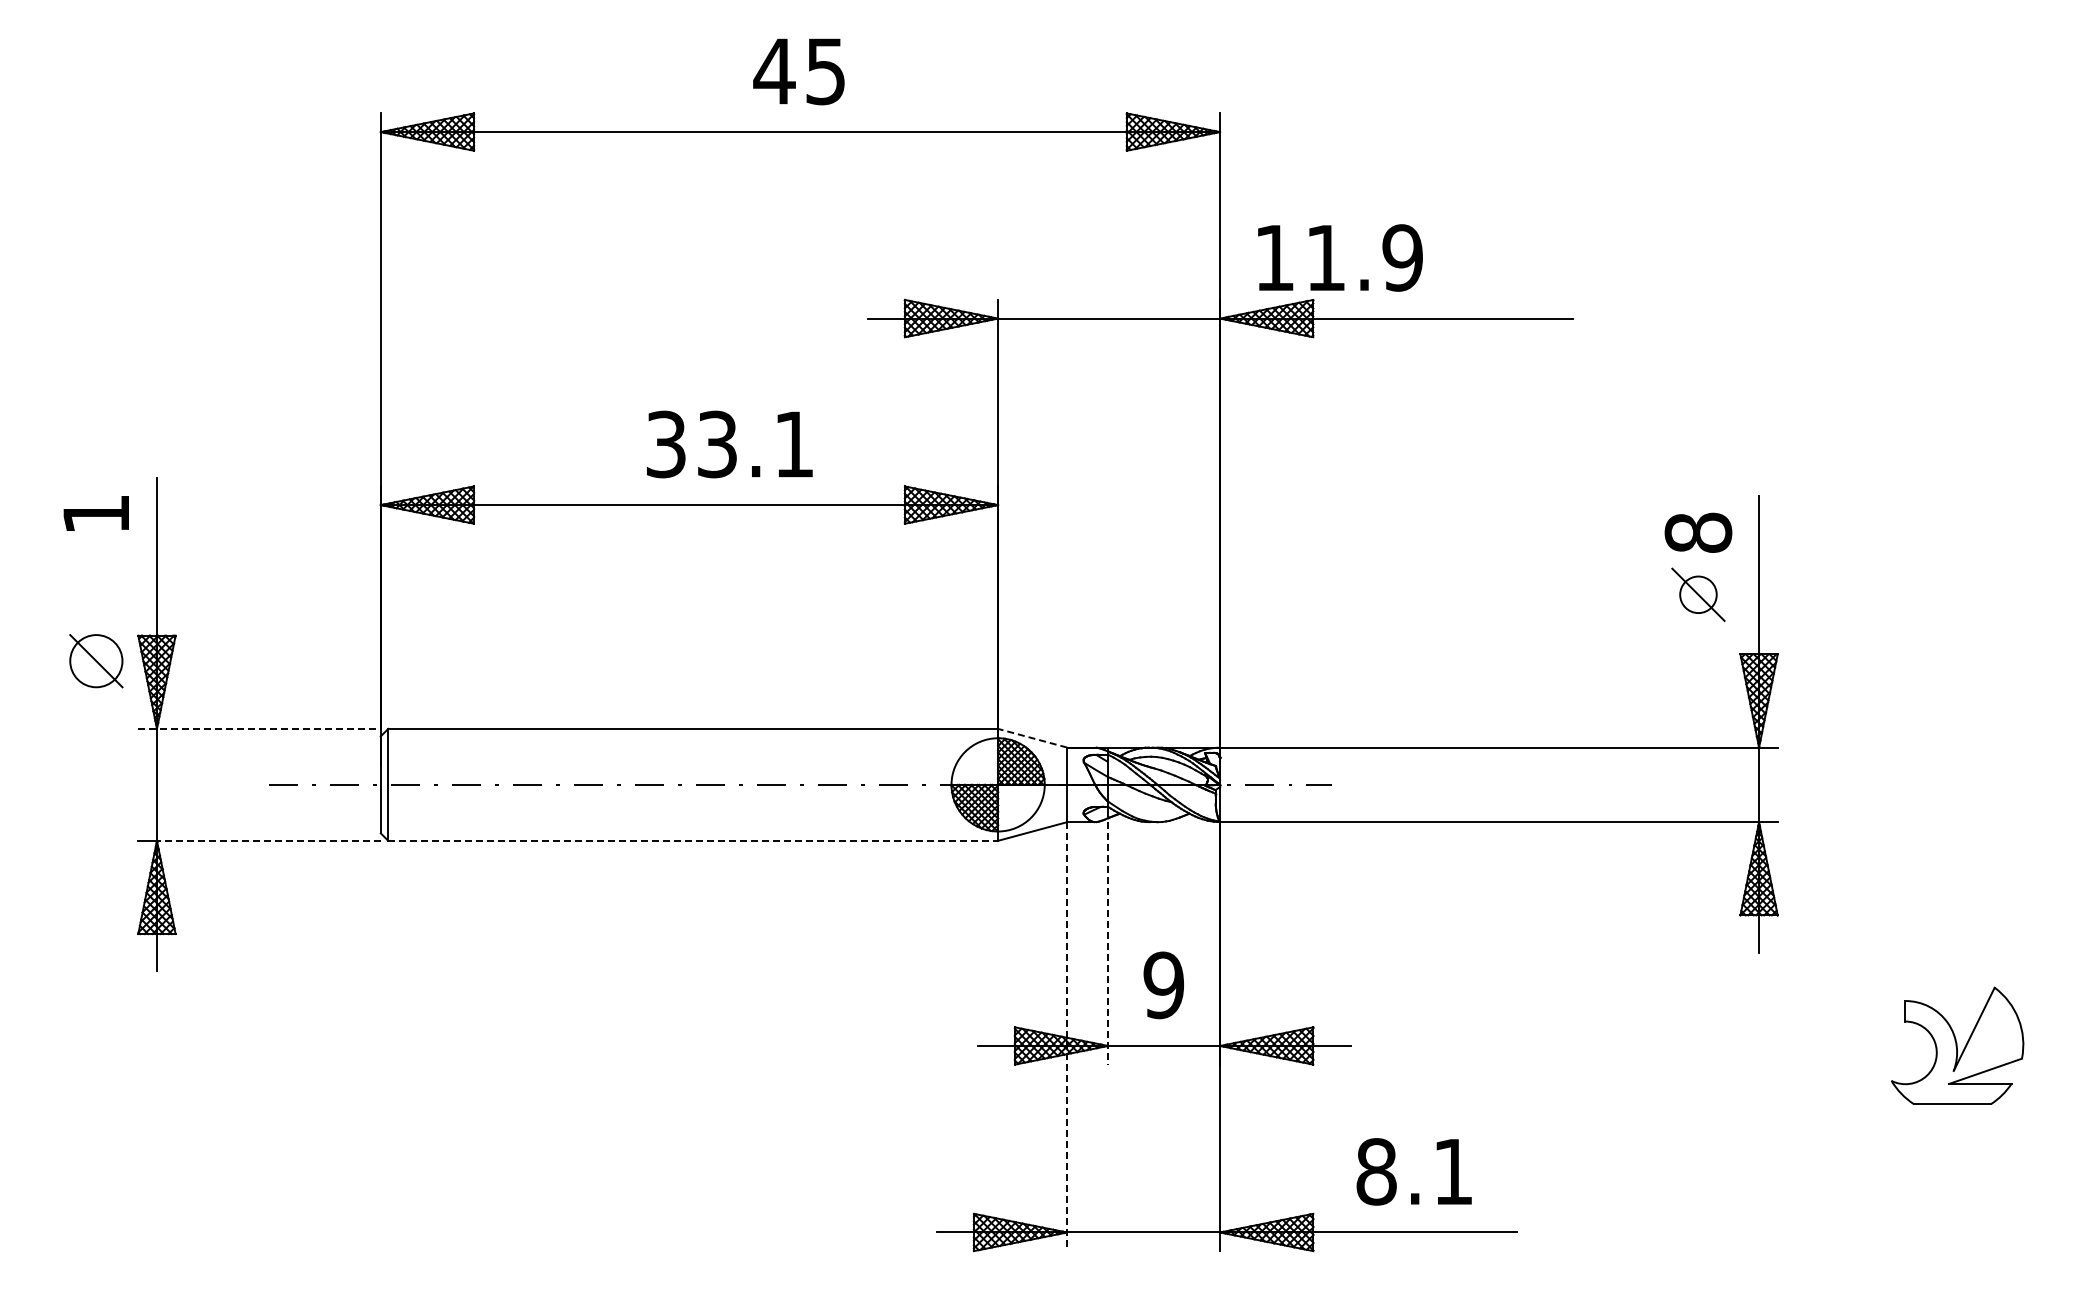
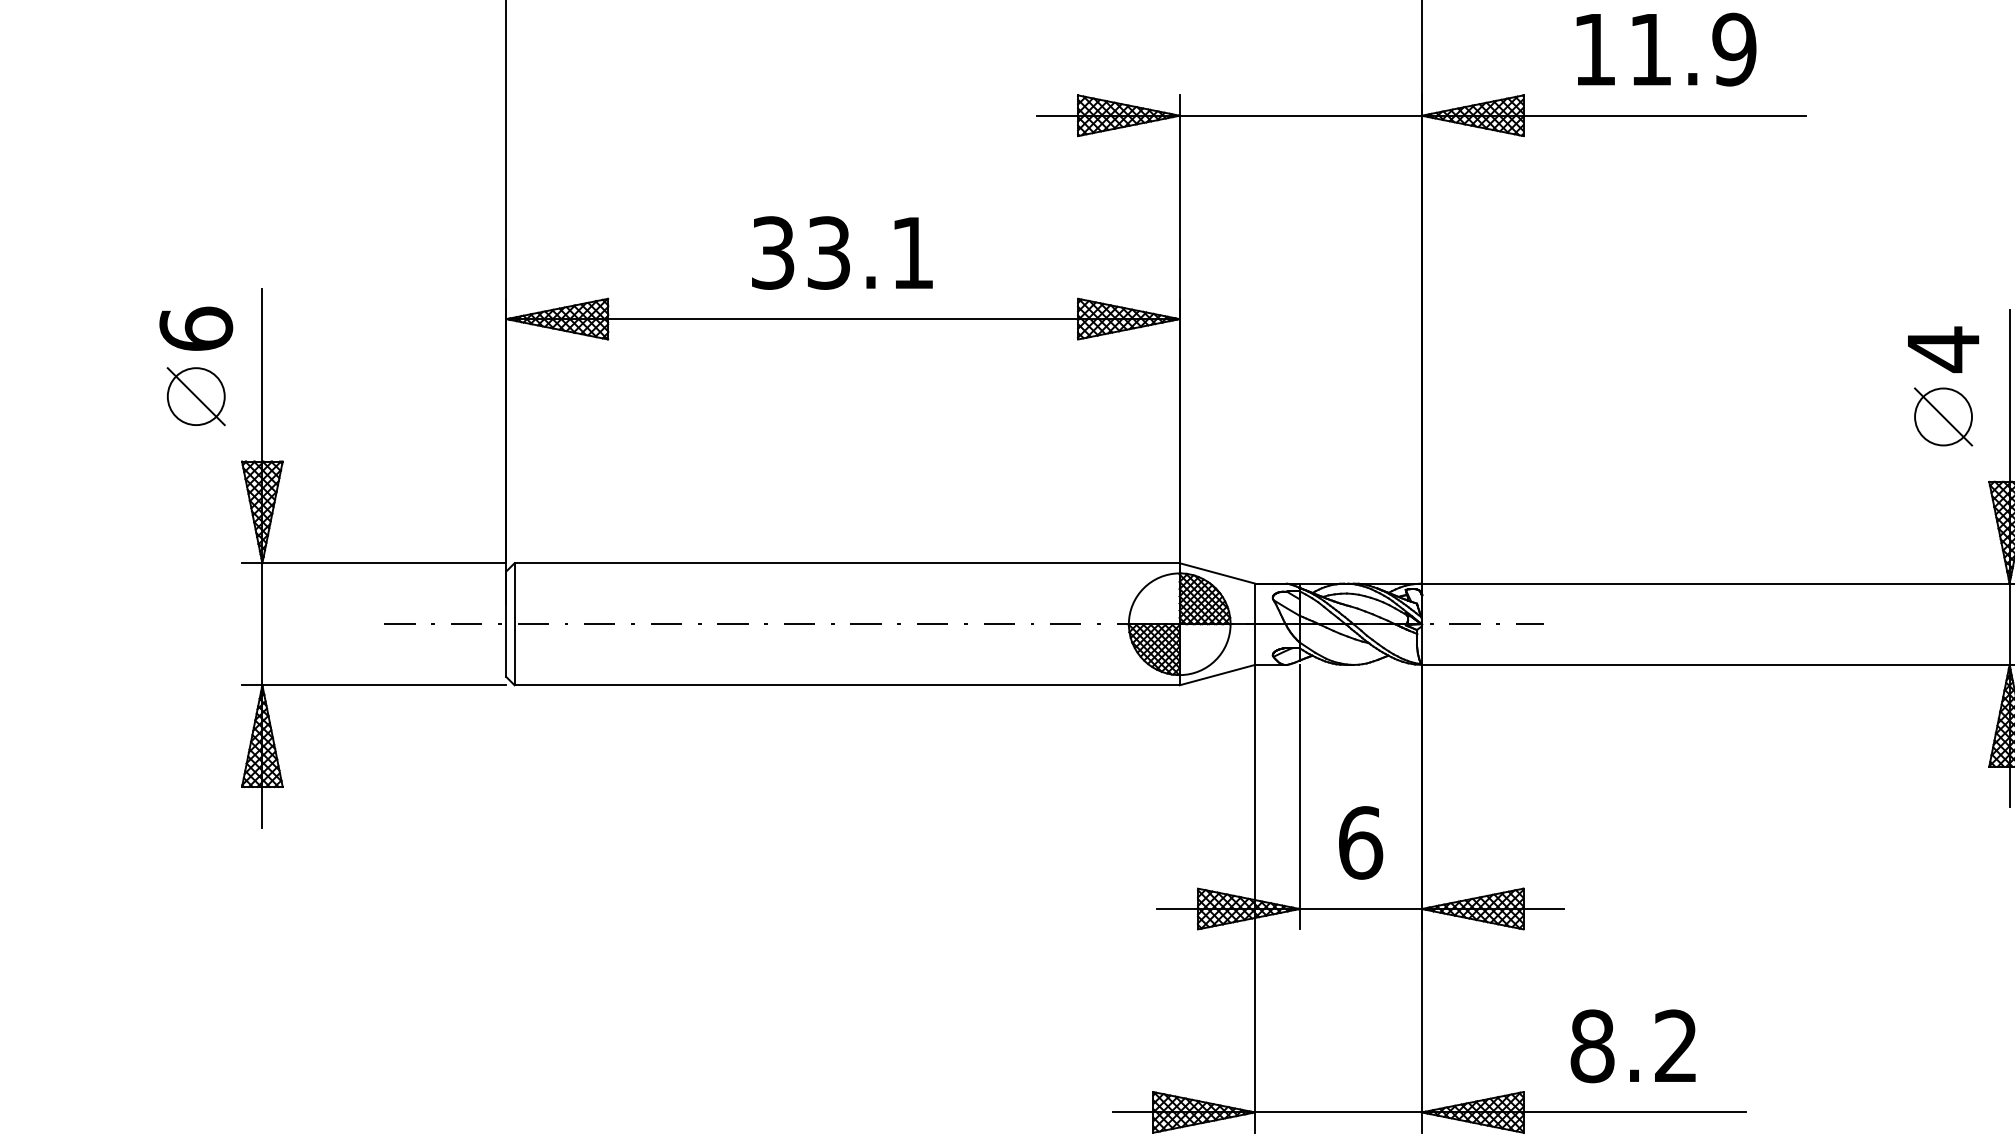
text: (1340, 257) -> (1666, 49), moved
text: (729, 444) -> (842, 253), moved
text: (96, 513) -> (196, 328), 1 -> 6
text: (1698, 532) -> (1943, 349), 8 -> 4
circle: (1698, 594) -> (1943, 416), size x1.43
part: (96, 661) -> (196, 397), moved
line: (260, 728) -> (375, 562), dashed -> solid
line: (1032, 738) -> (1217, 573), dashed -> solid
line: (268, 840) -> (384, 684), dashed -> solid
line: (693, 840) -> (847, 684), dashed -> solid
line: (1108, 943) -> (1300, 797), dashed -> solid
text: (1163, 985) -> (1360, 843), 9 -> 6
line: (1067, 1037) -> (1255, 899), dashed -> solid
text: (1452, 1171) -> (1675, 1045), 8.1 -> 8.2

